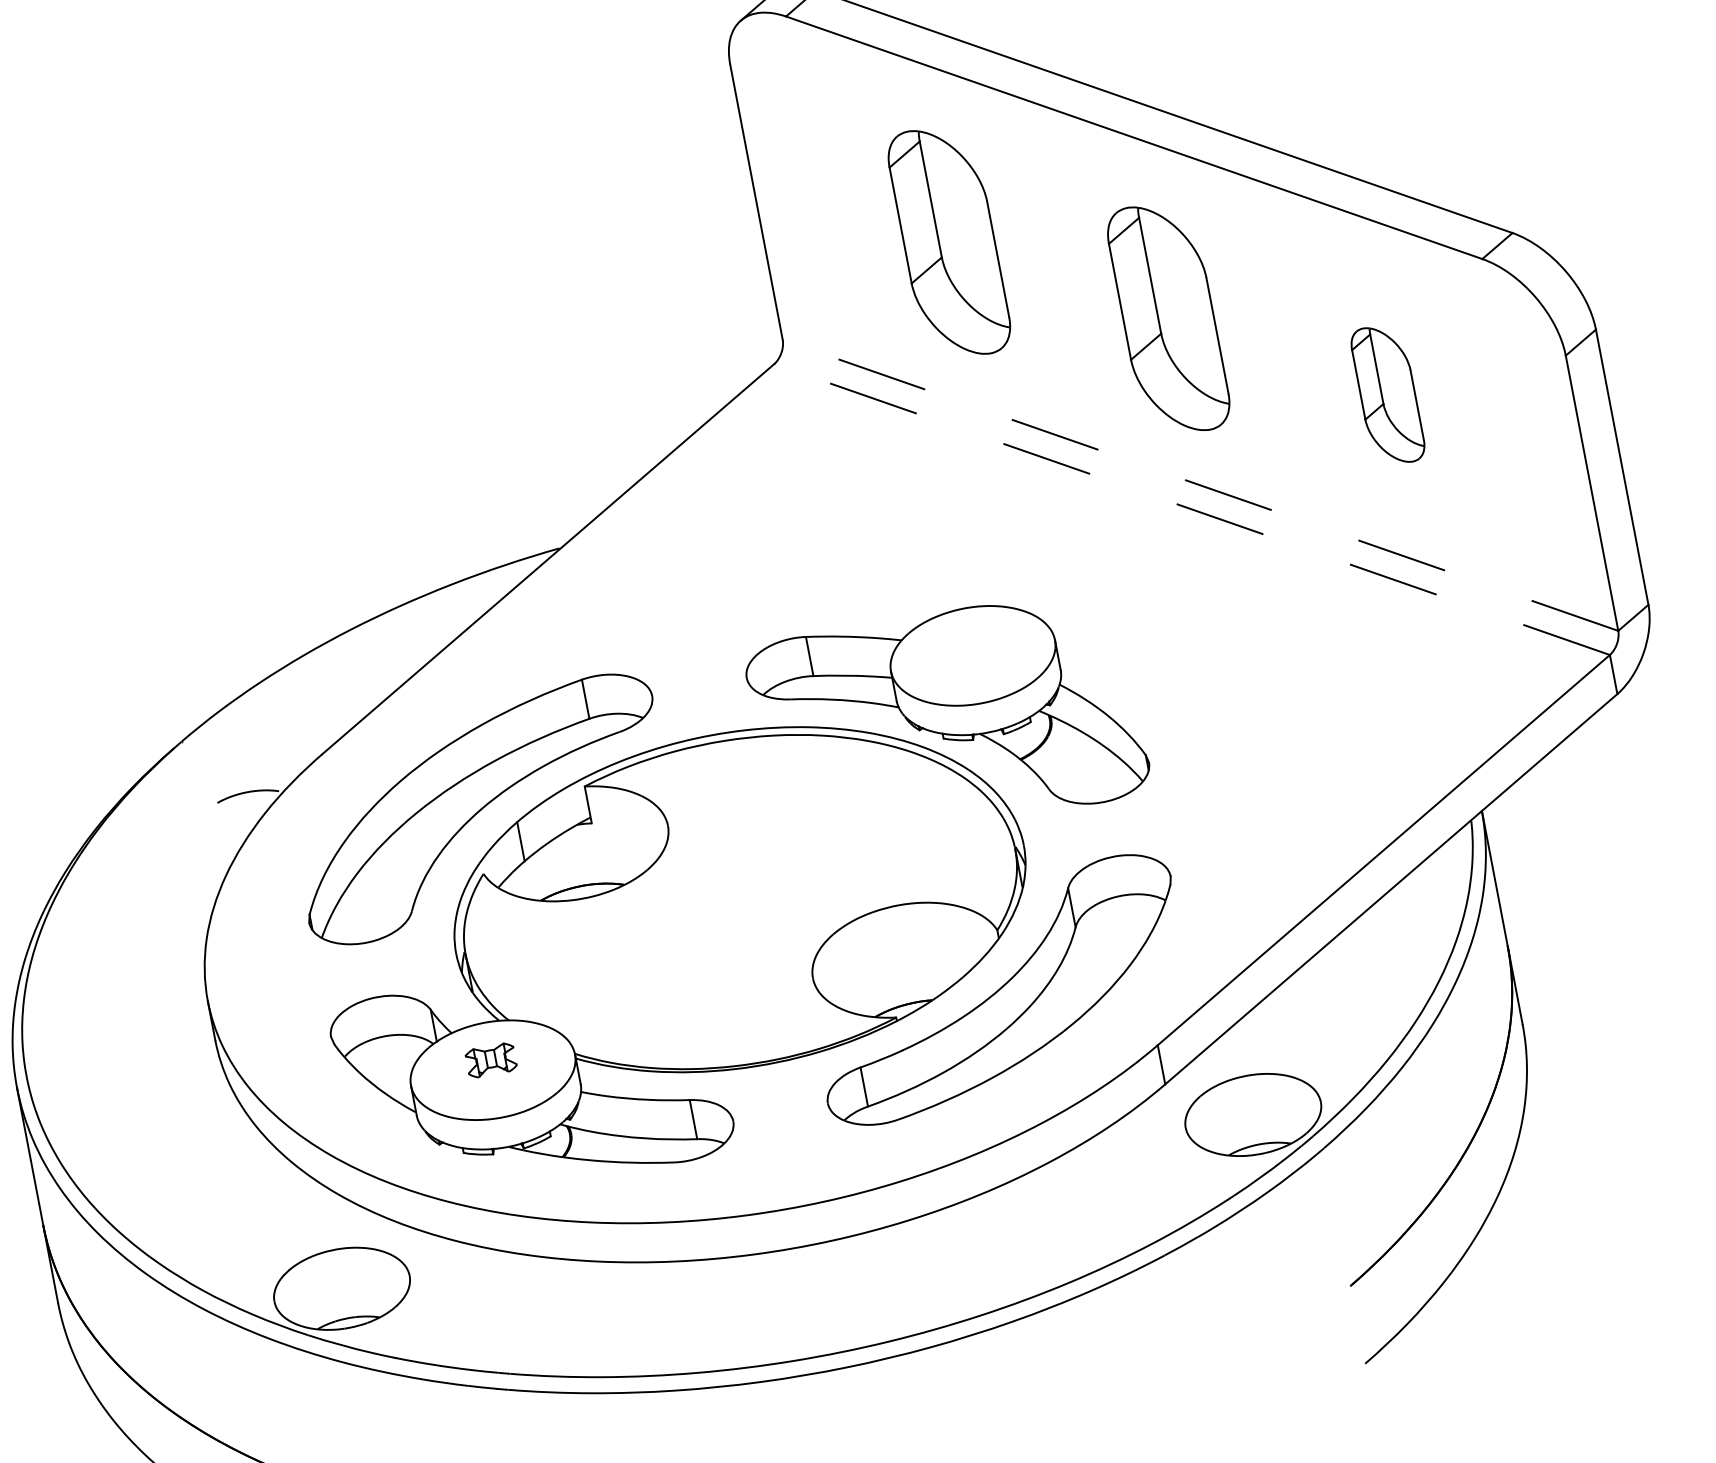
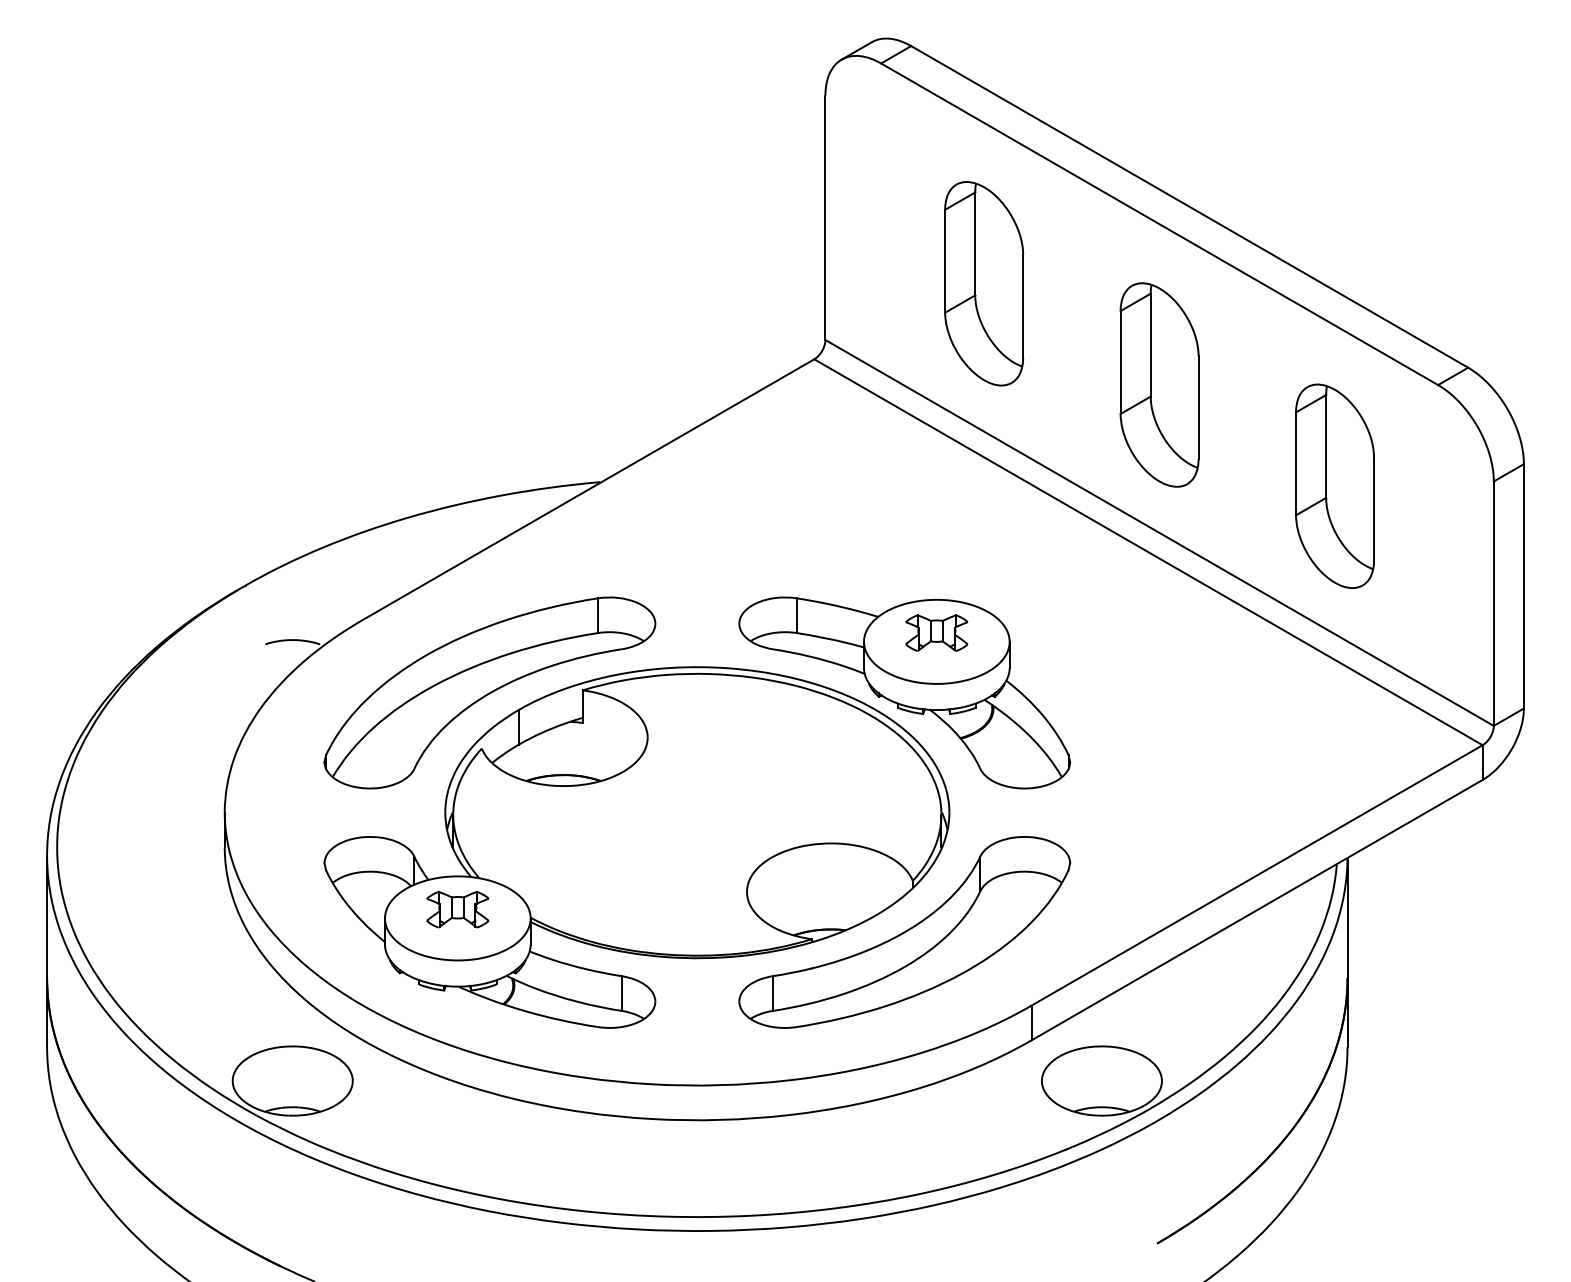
part: (1387, 394) -> (1334, 485), size x1.67
line: (1200, 484) -> (1159, 532), dashed -> solid
line: (1192, 509) -> (1148, 552), dashed -> solid
part: (970, 645) -> (936, 632), added
part: (490, 1060) -> (457, 909), size x1.43

